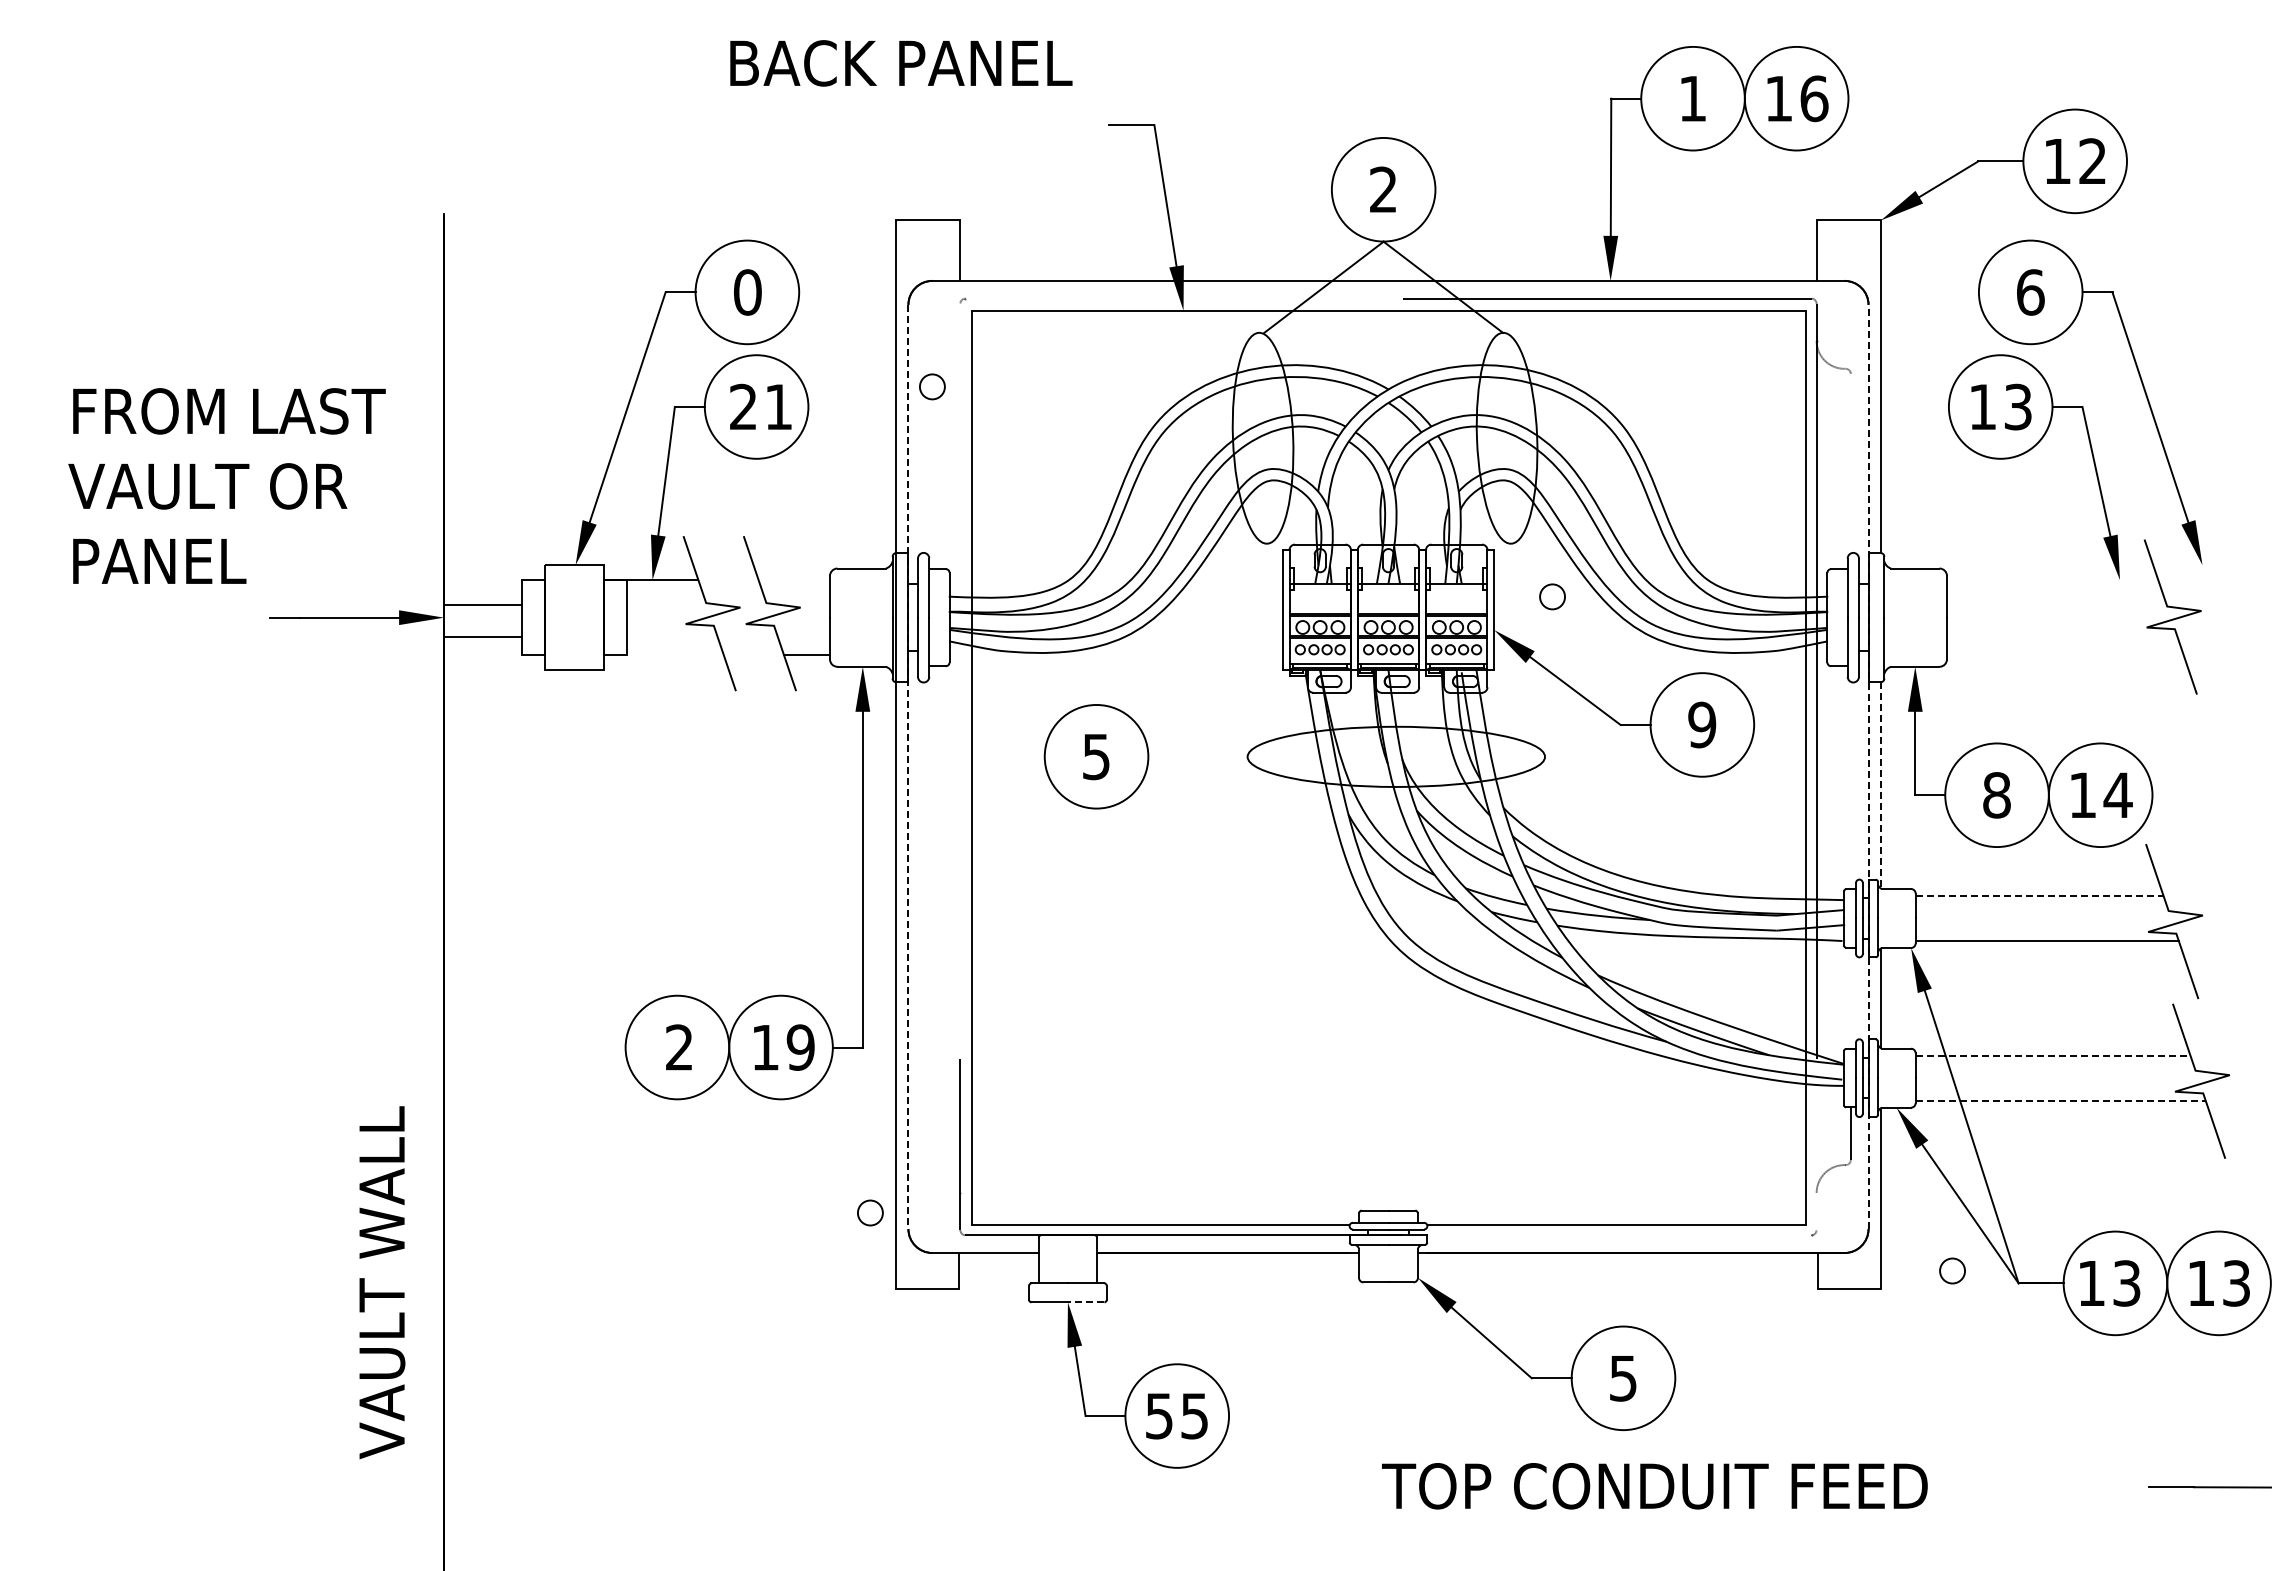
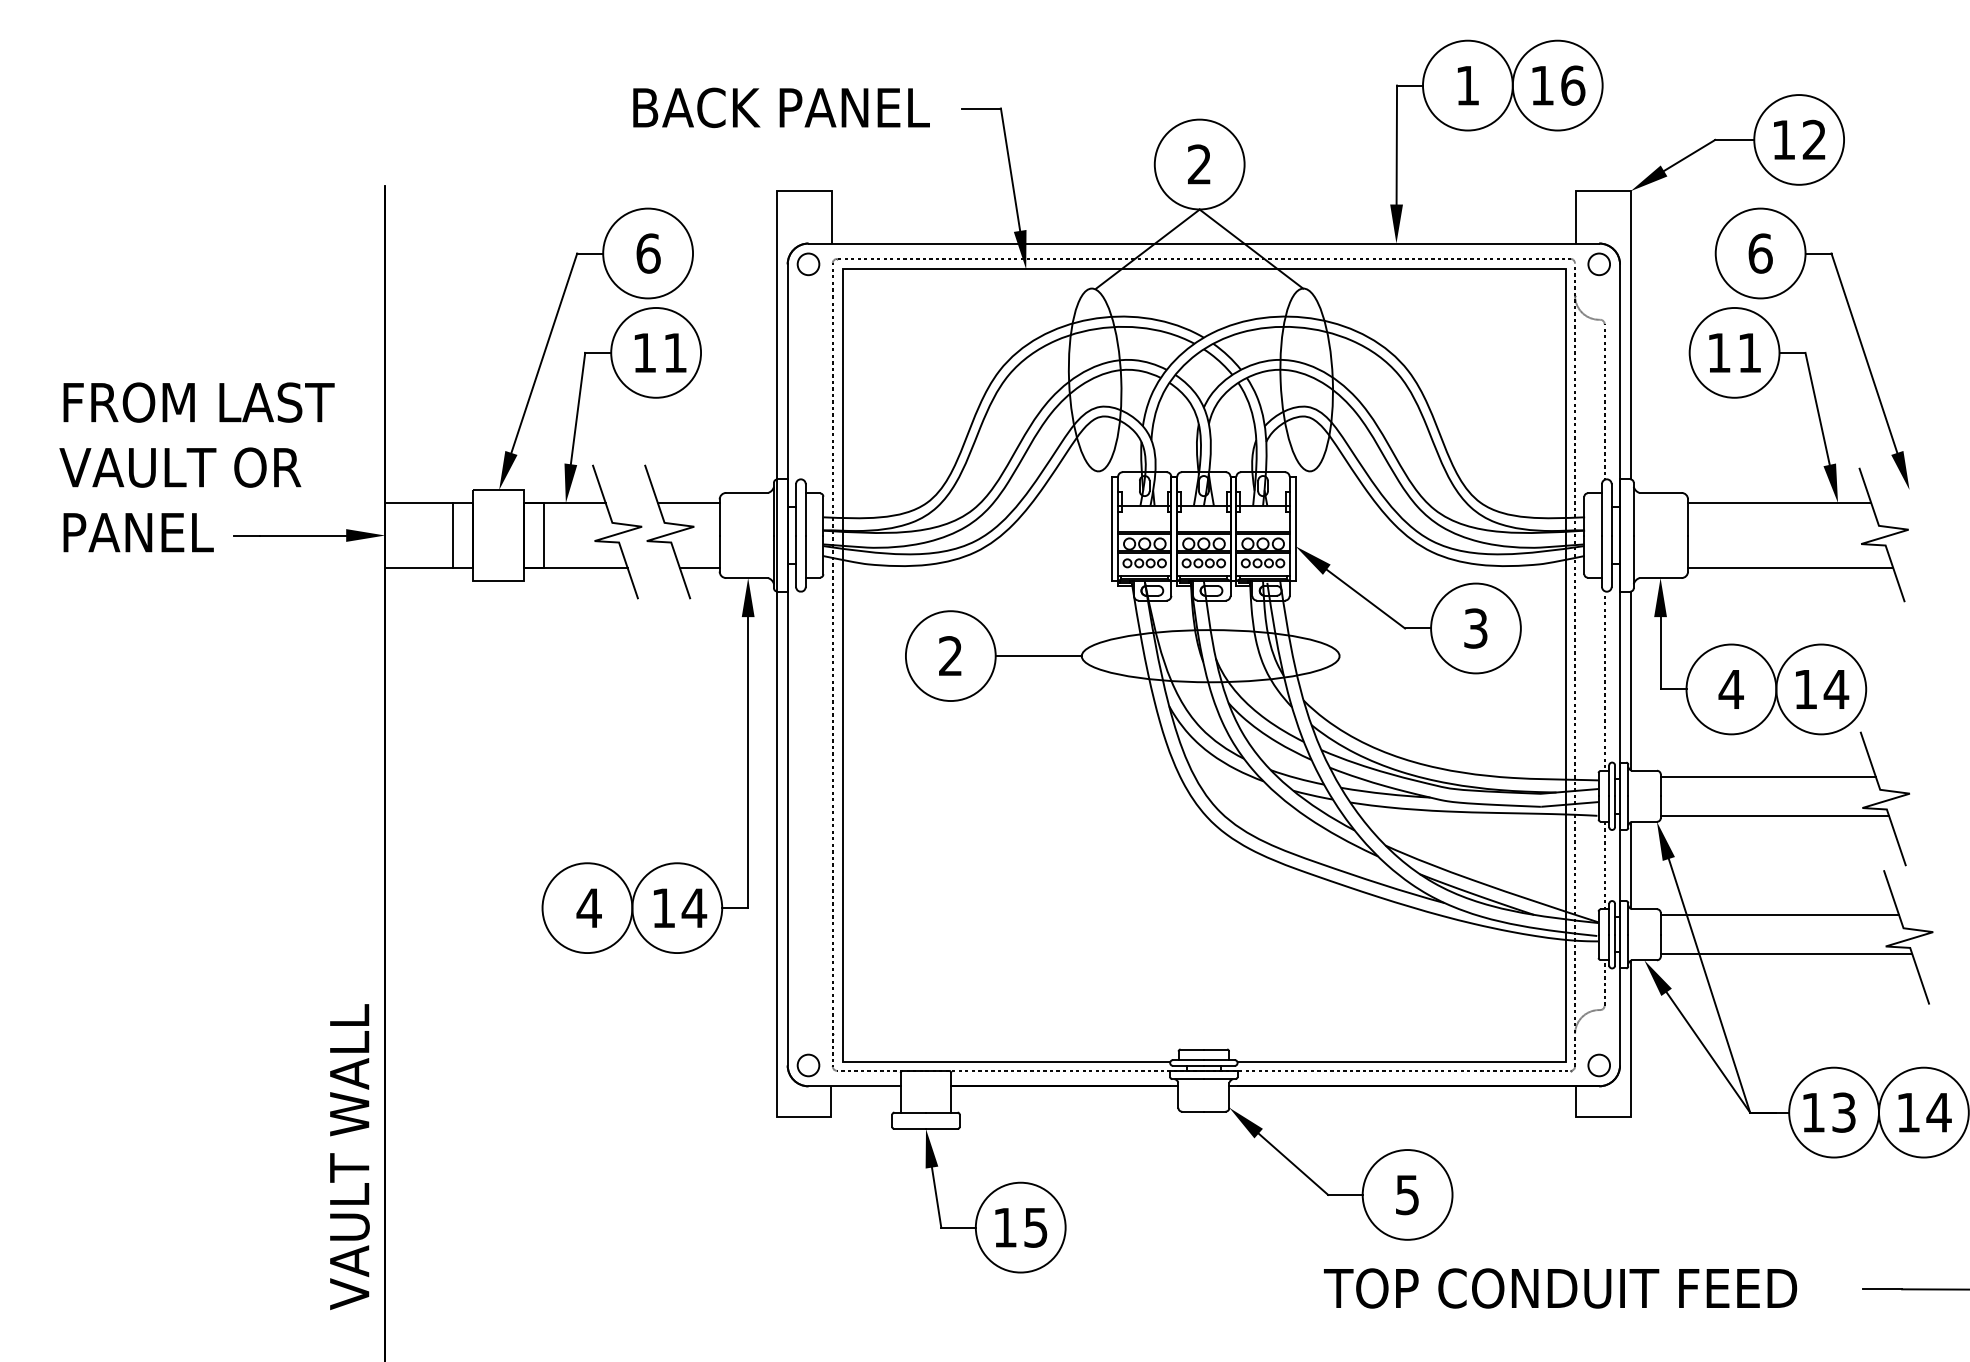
text: (901, 63) -> (781, 107), moved
text: (747, 292) -> (648, 253), 0 -> 6
circle: (932, 386) -> (808, 264), moved
text: (743, 406) -> (644, 352), 21 -> 11
text: (2018, 406) -> (1750, 352), 13 -> 11
text: (226, 485) -> (196, 466), moved
line: (793, 580) -> (688, 503), added
line: (2052, 580) -> (1779, 503), added
circle: (1552, 596) -> (1599, 264), moved
line: (482, 605) -> (418, 568), moved
line: (482, 637) -> (418, 503), moved
line: (663, 655) -> (575, 568), added
line: (2065, 655) -> (1790, 568), added
text: (1702, 724) -> (1476, 628), 9 -> 3
text: (1096, 756) -> (950, 655), 5 -> 2
line: (1197, 756) -> (1038, 655), added
line: (1868, 766) -> (1620, 664), dashed -> solid
line: (908, 767) -> (787, 665), dashed -> solid
line: (1880, 785) -> (1630, 681), dashed -> solid
text: (1996, 795) -> (1730, 689), 8 -> 4
line: (2039, 895) -> (1768, 776), dashed -> solid
text: (679, 1047) -> (589, 908), 2 -> 4
text: (800, 1047) -> (694, 908), 19 -> 14
line: (2053, 1055) -> (1780, 915), dashed -> solid
line: (2061, 1100) -> (1787, 954), dashed -> solid
circle: (870, 1212) -> (808, 1065), moved
circle: (1952, 1270) -> (1599, 1065), moved
text: (382, 1282) -> (349, 1156), moved
text: (2236, 1283) -> (1939, 1112), 13 -> 14
line: (1085, 1302) -> (941, 1129), dashed -> solid
text: (1159, 1416) -> (1005, 1228), 55 -> 15
text: (1654, 1486) -> (1560, 1288), moved

